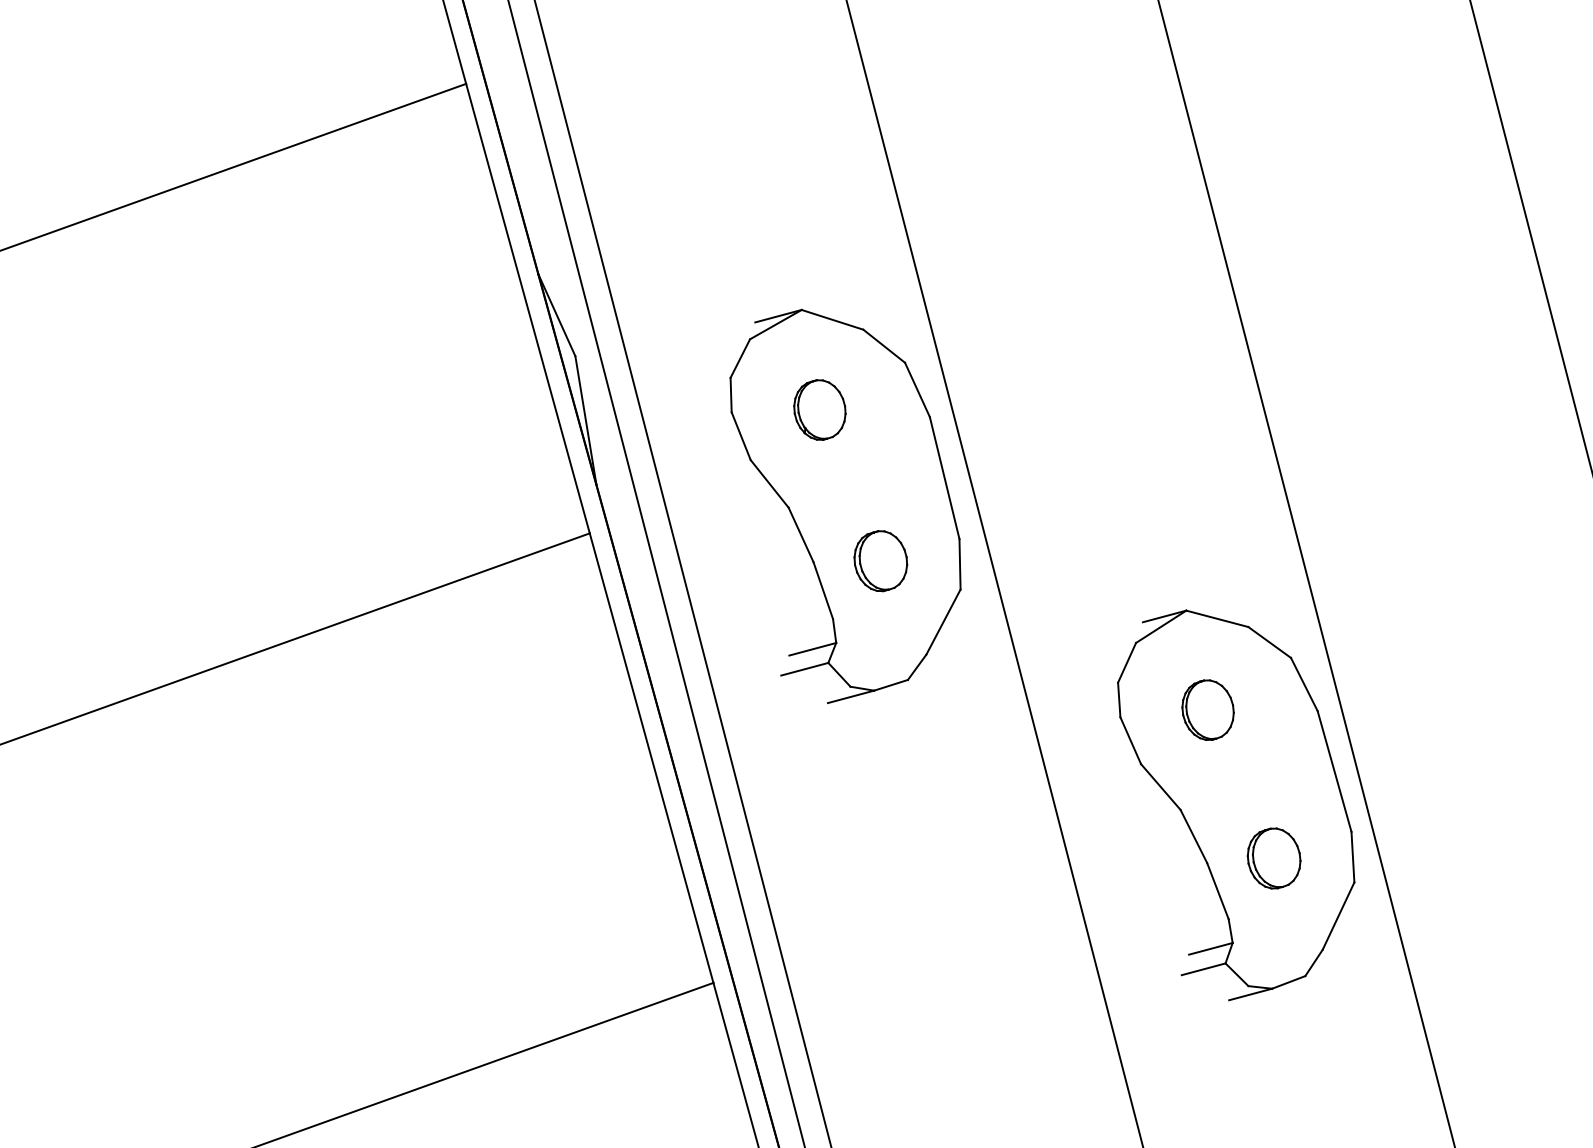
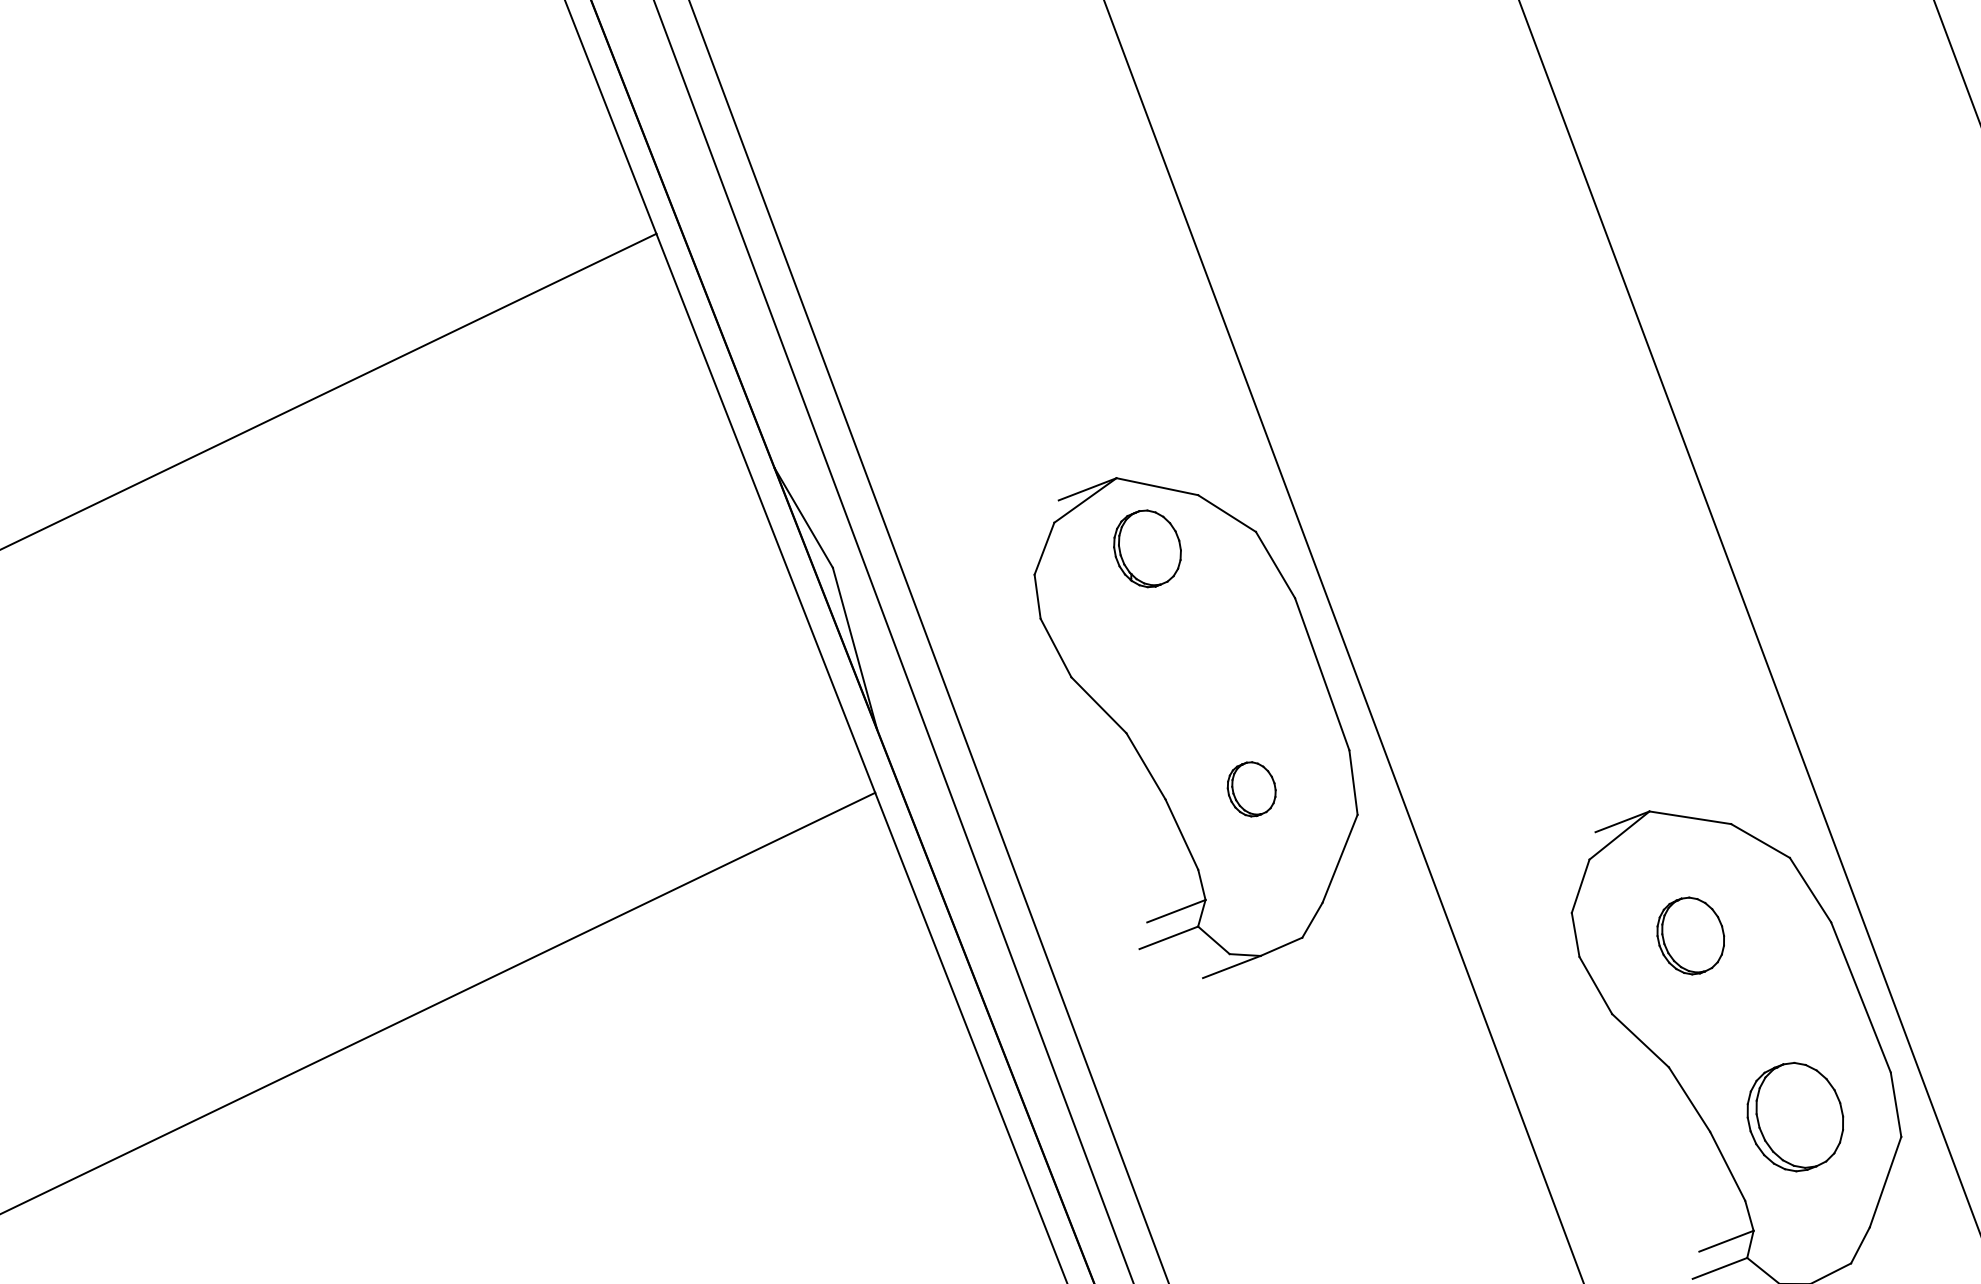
part: (819, 409) -> (1146, 548), moved
part: (880, 561) -> (1251, 789), size x0.7
part: (1273, 858) -> (1794, 1117), size x1.4

